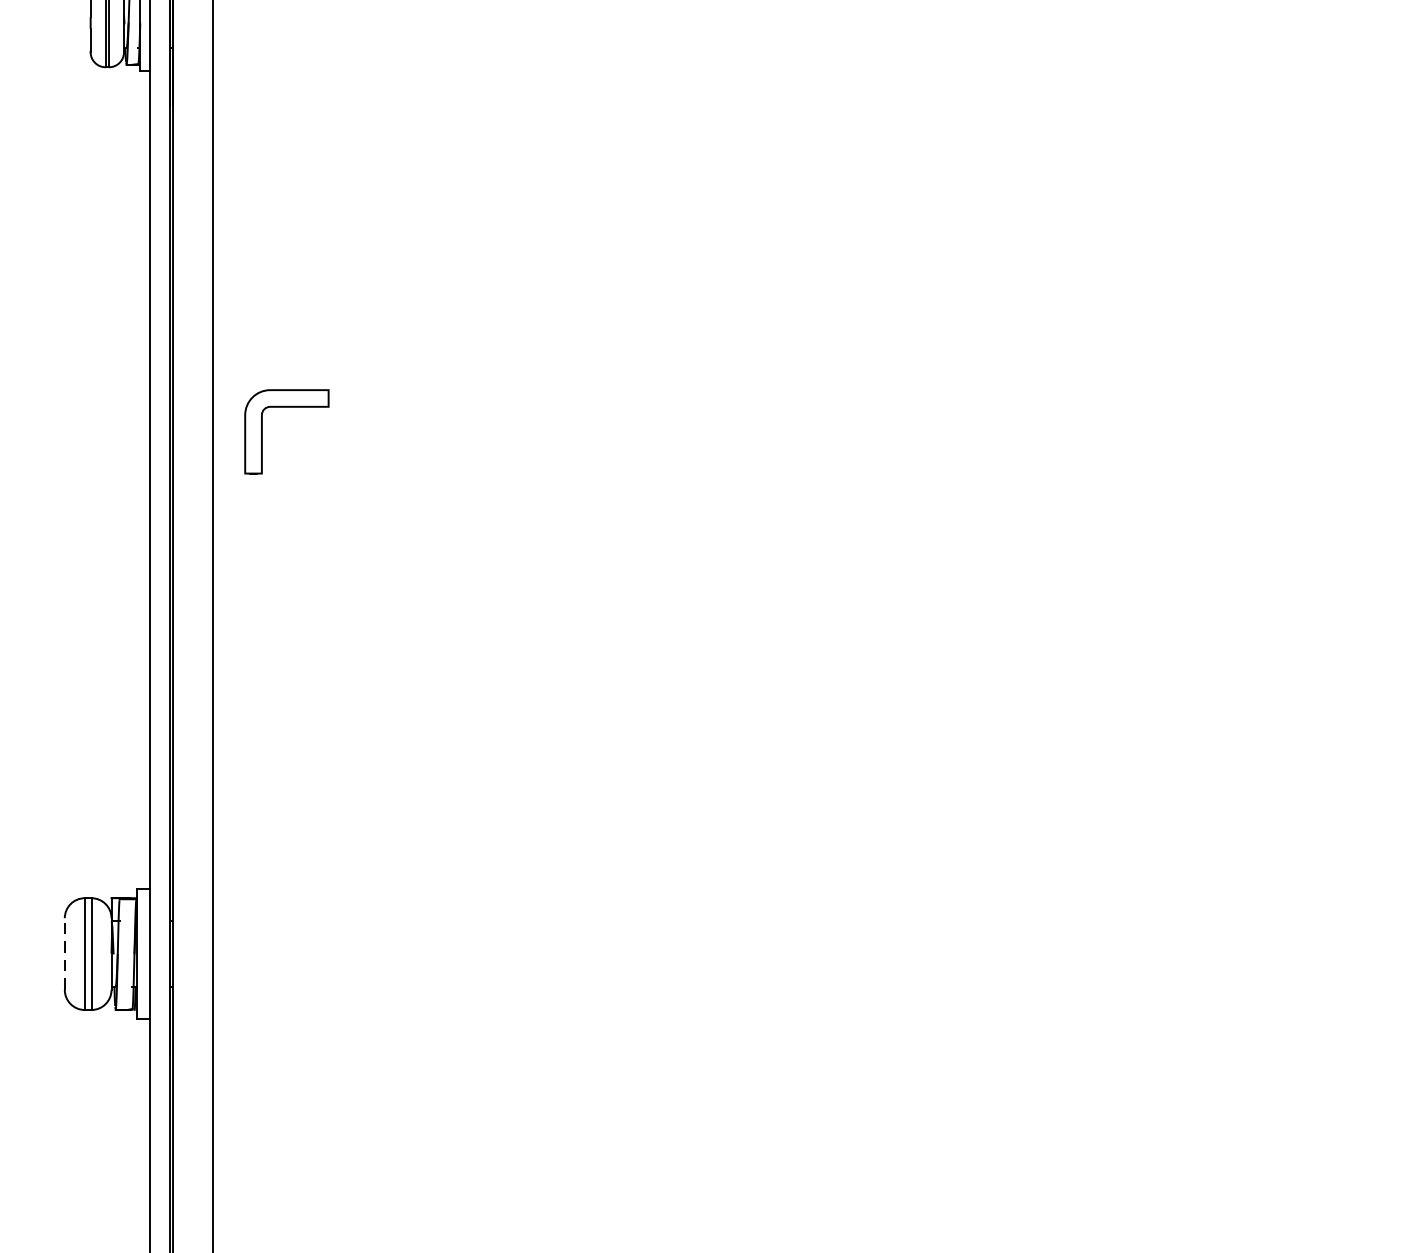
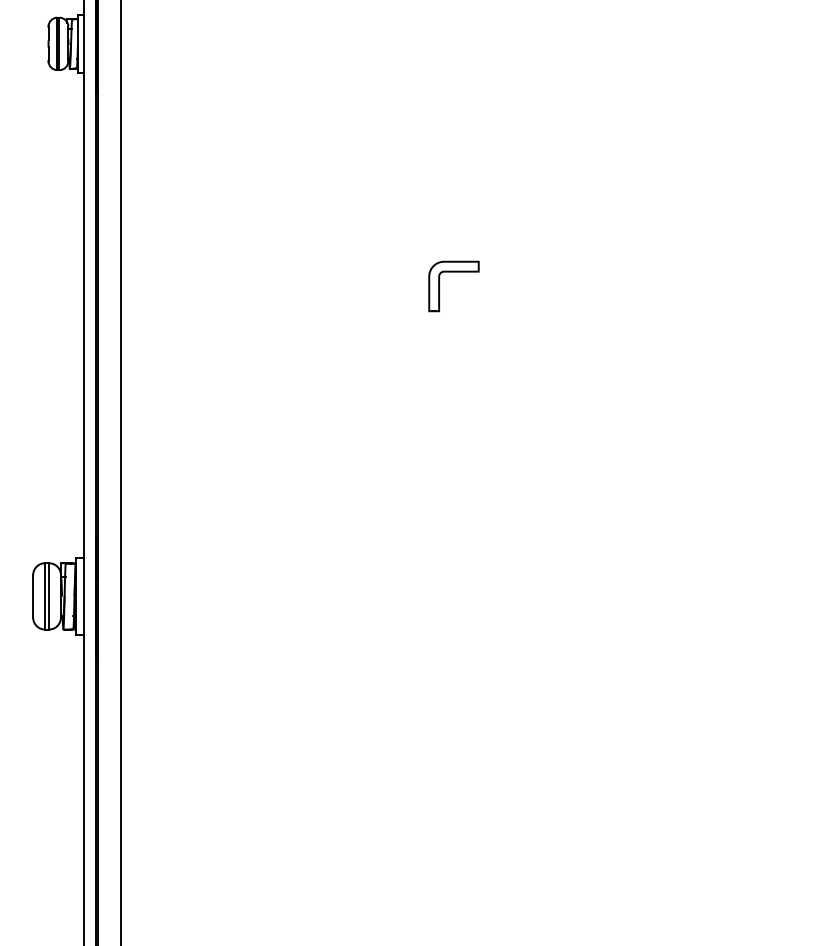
part: (286, 408) -> (453, 272), moved
line: (65, 952) -> (33, 595), dashed -> solid

